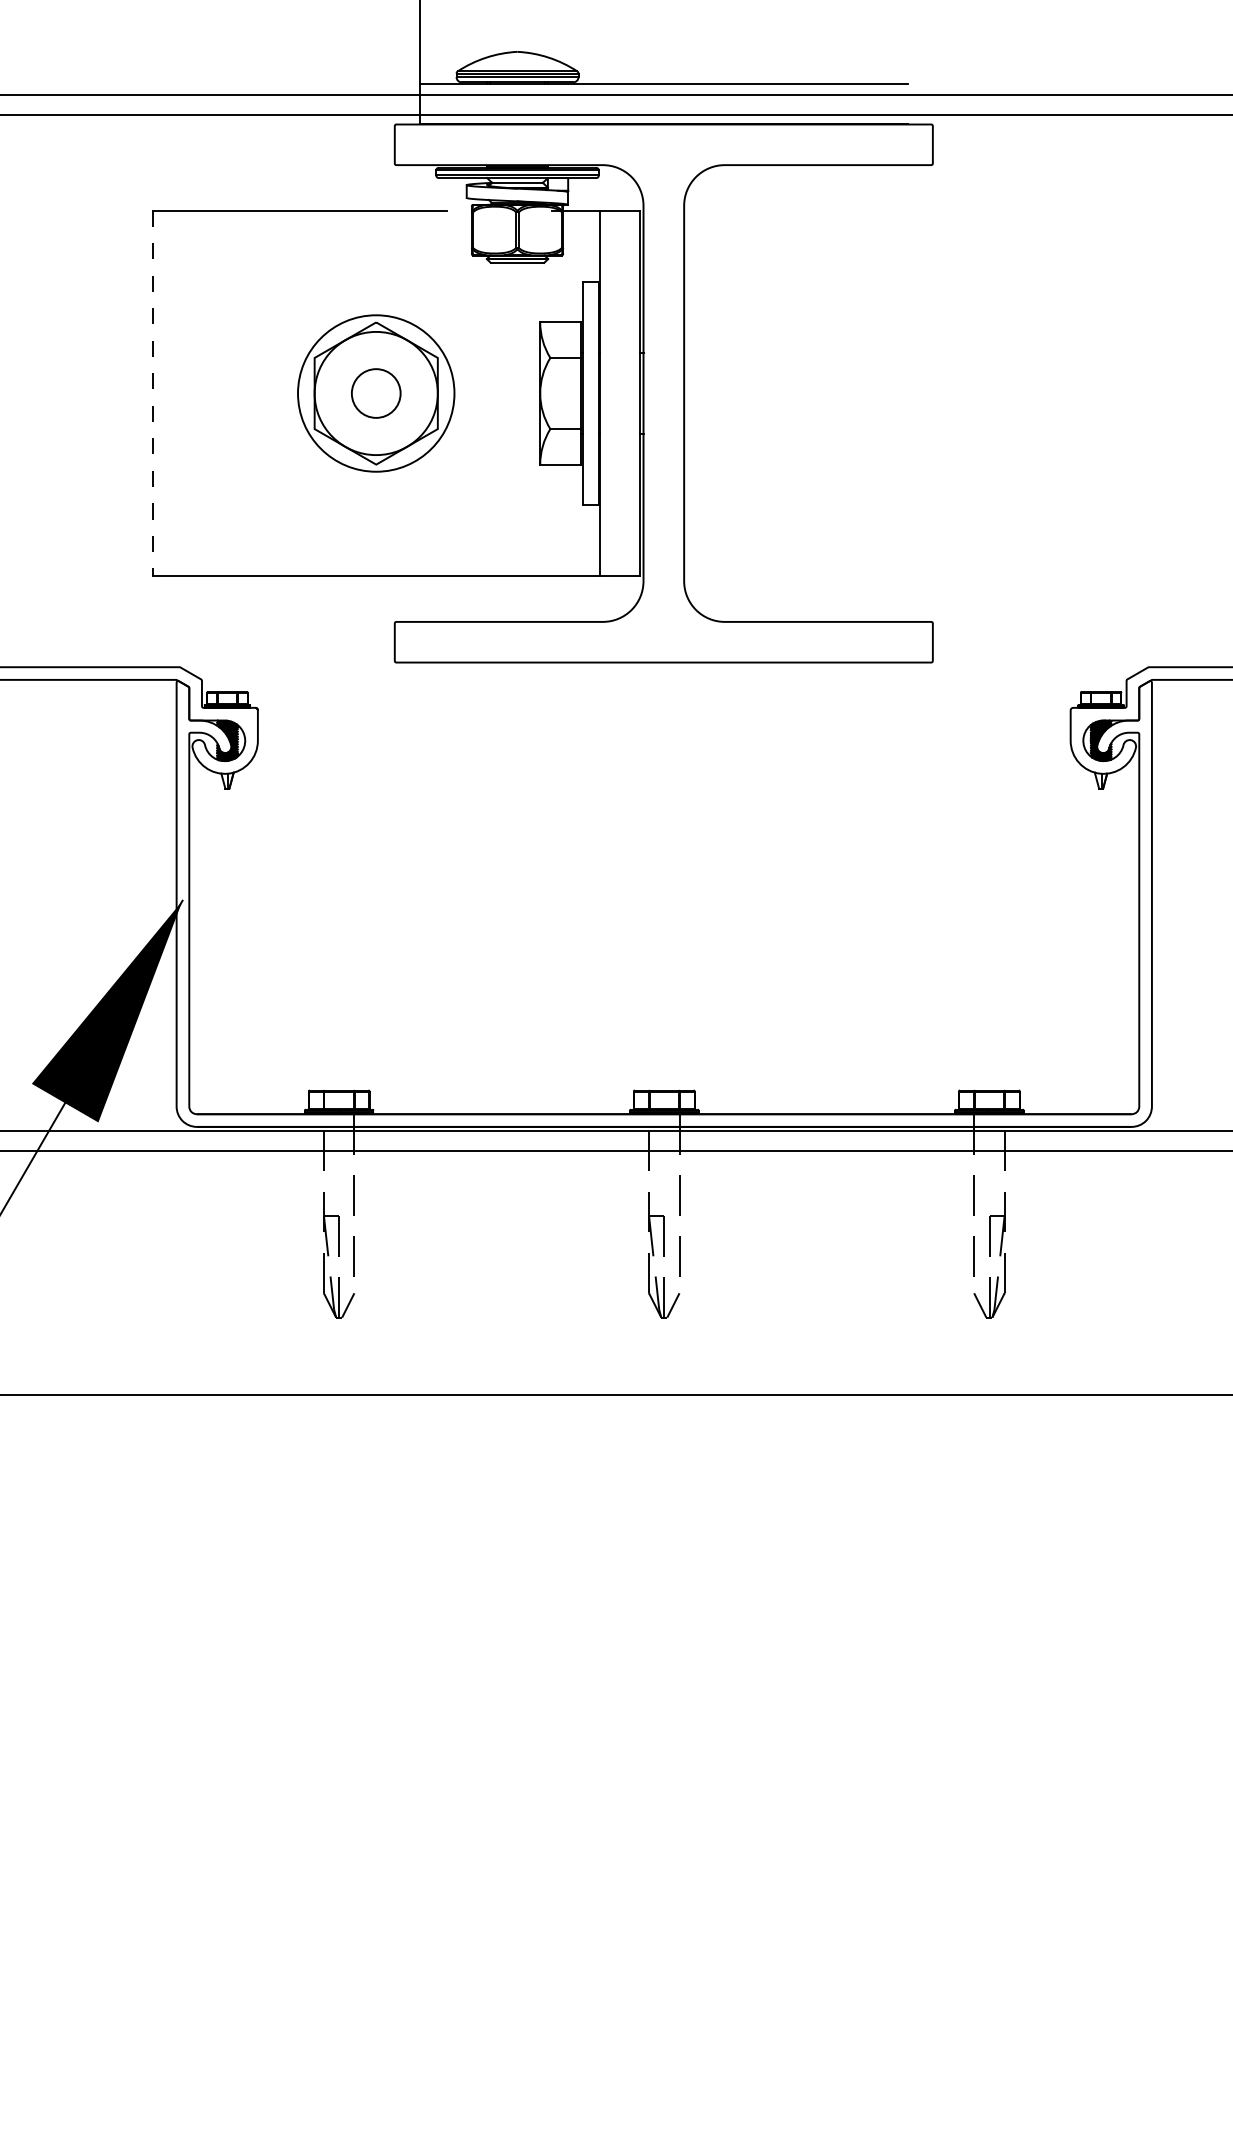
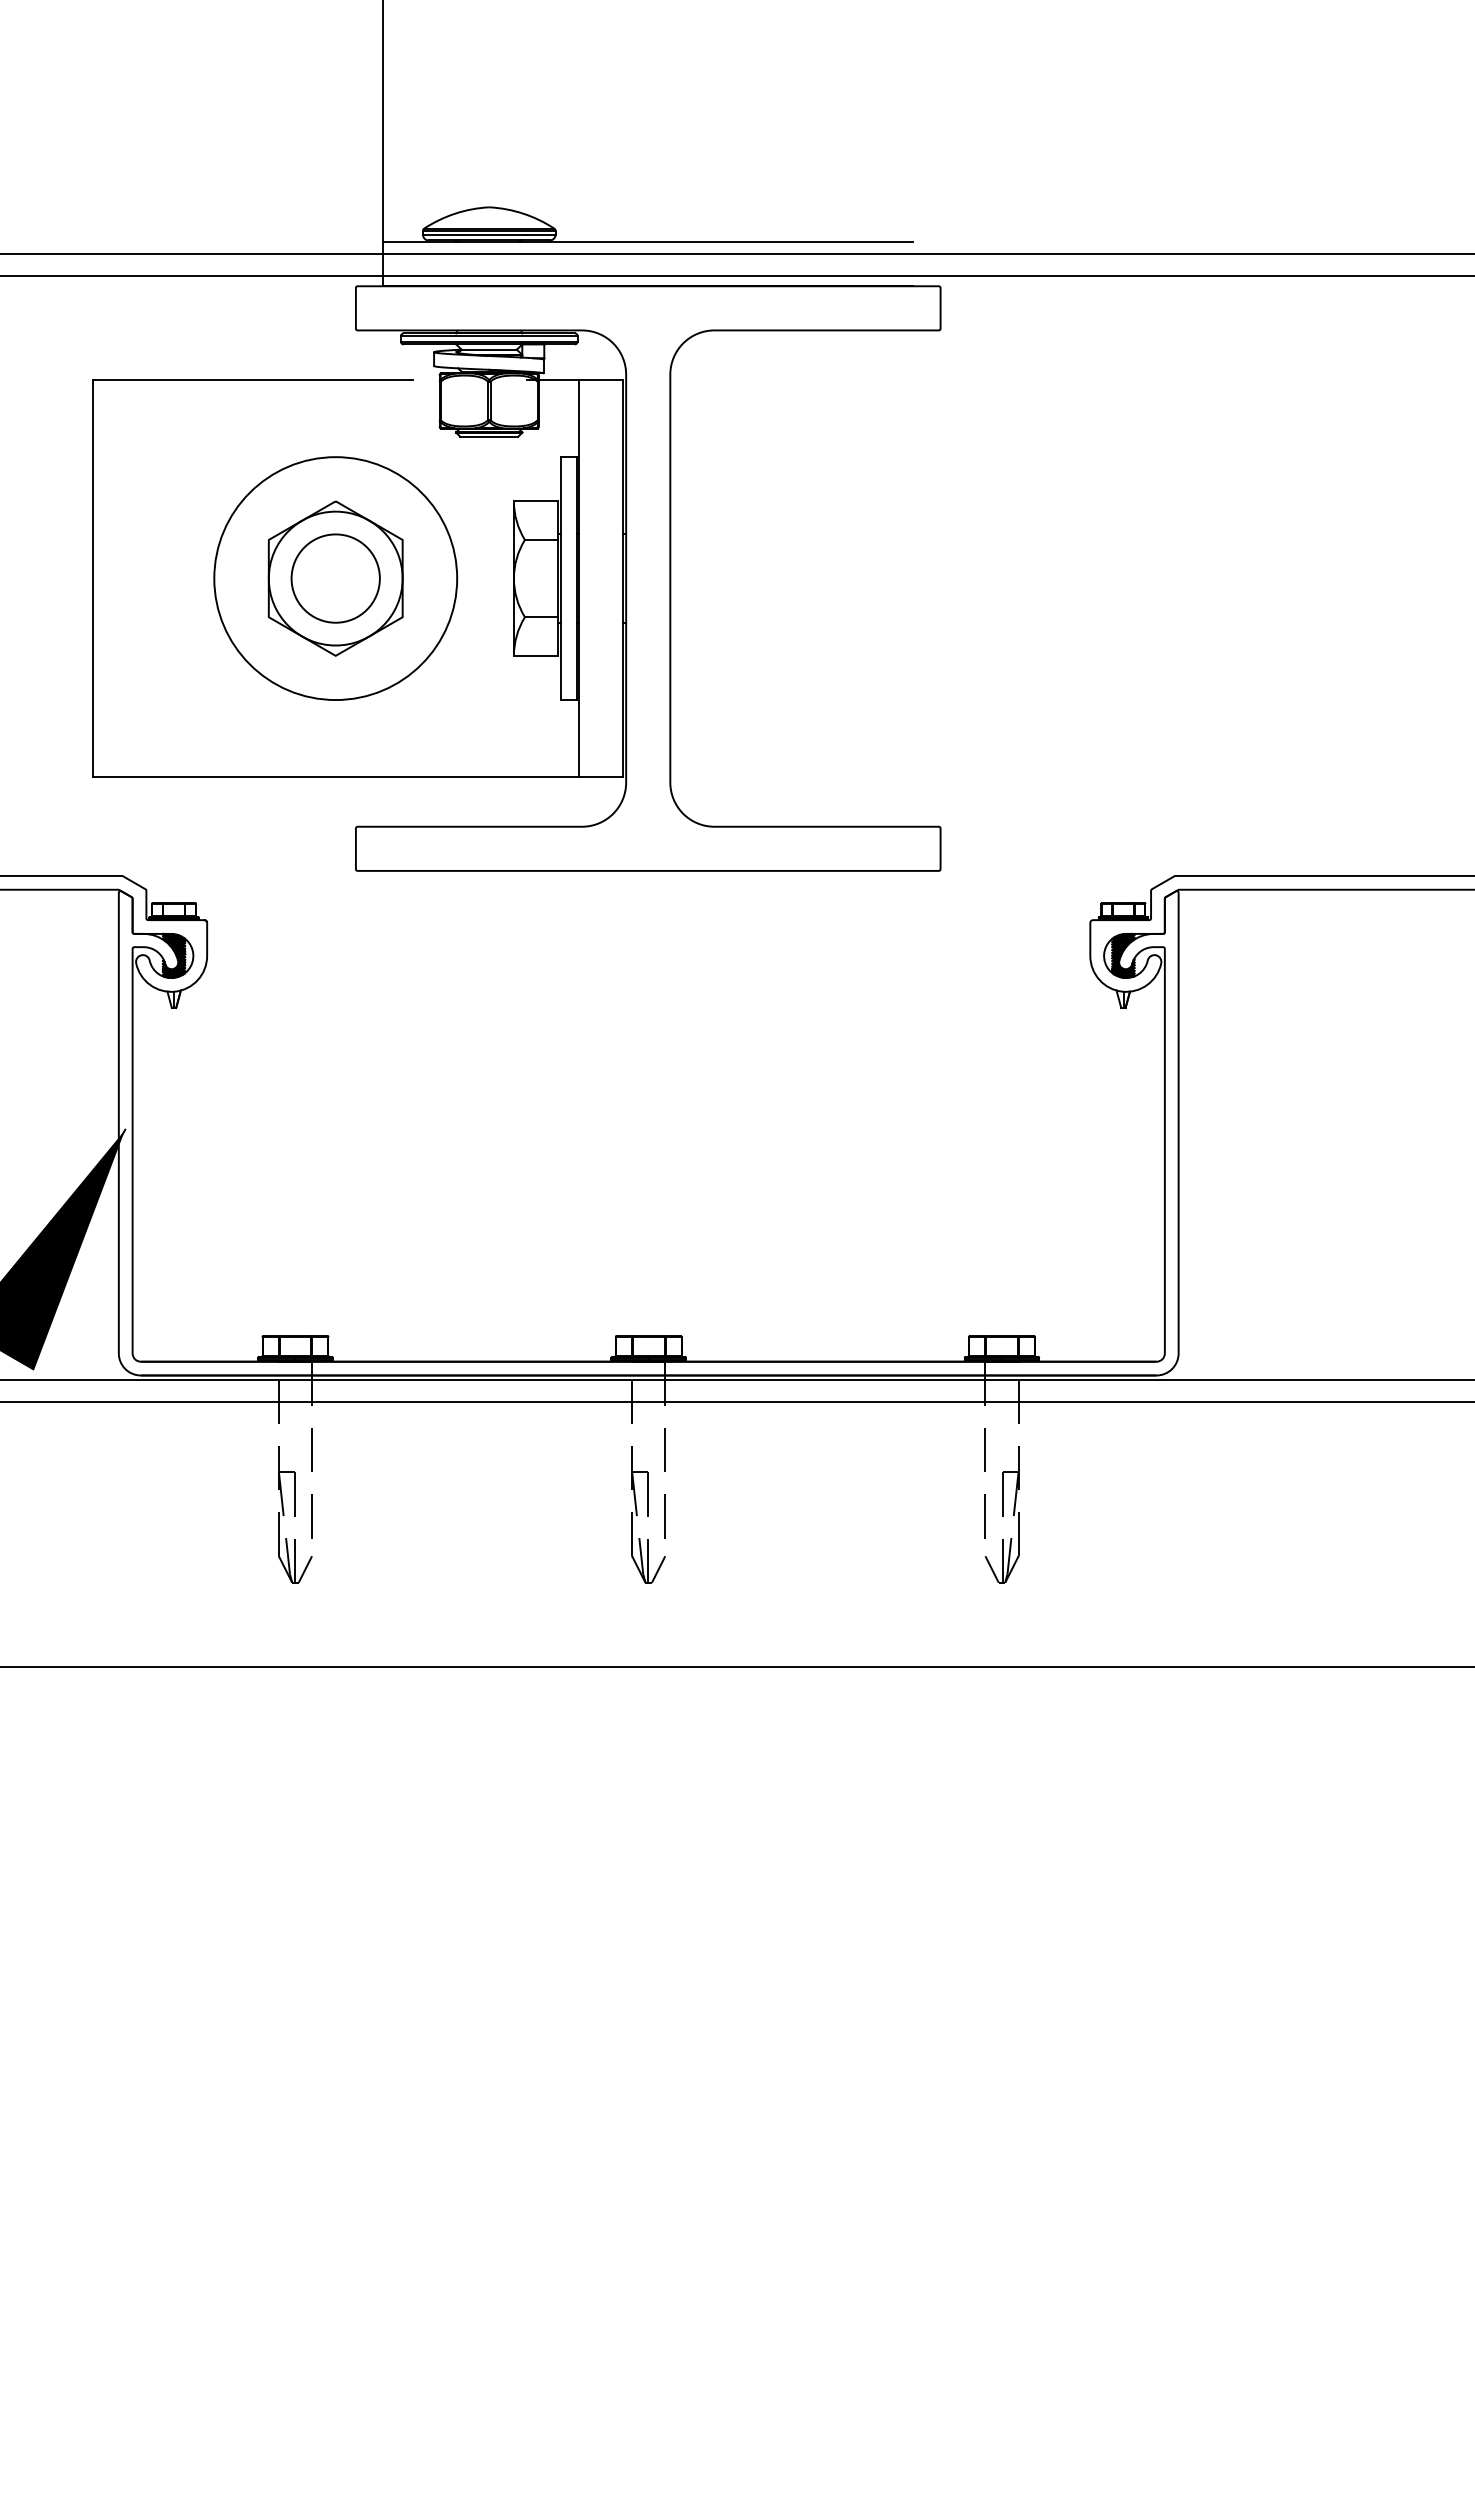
line: (152, 393) -> (92, 578), dashed -> solid
circle: (376, 393) -> (335, 578), size x1.43
circle: (376, 393) -> (335, 578), size x1.67

